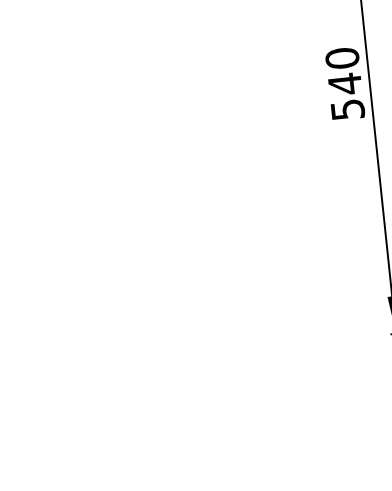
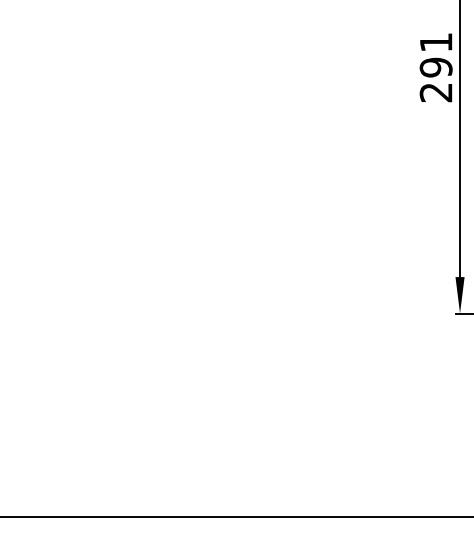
text: (344, 84) -> (435, 67), 540 -> 291

